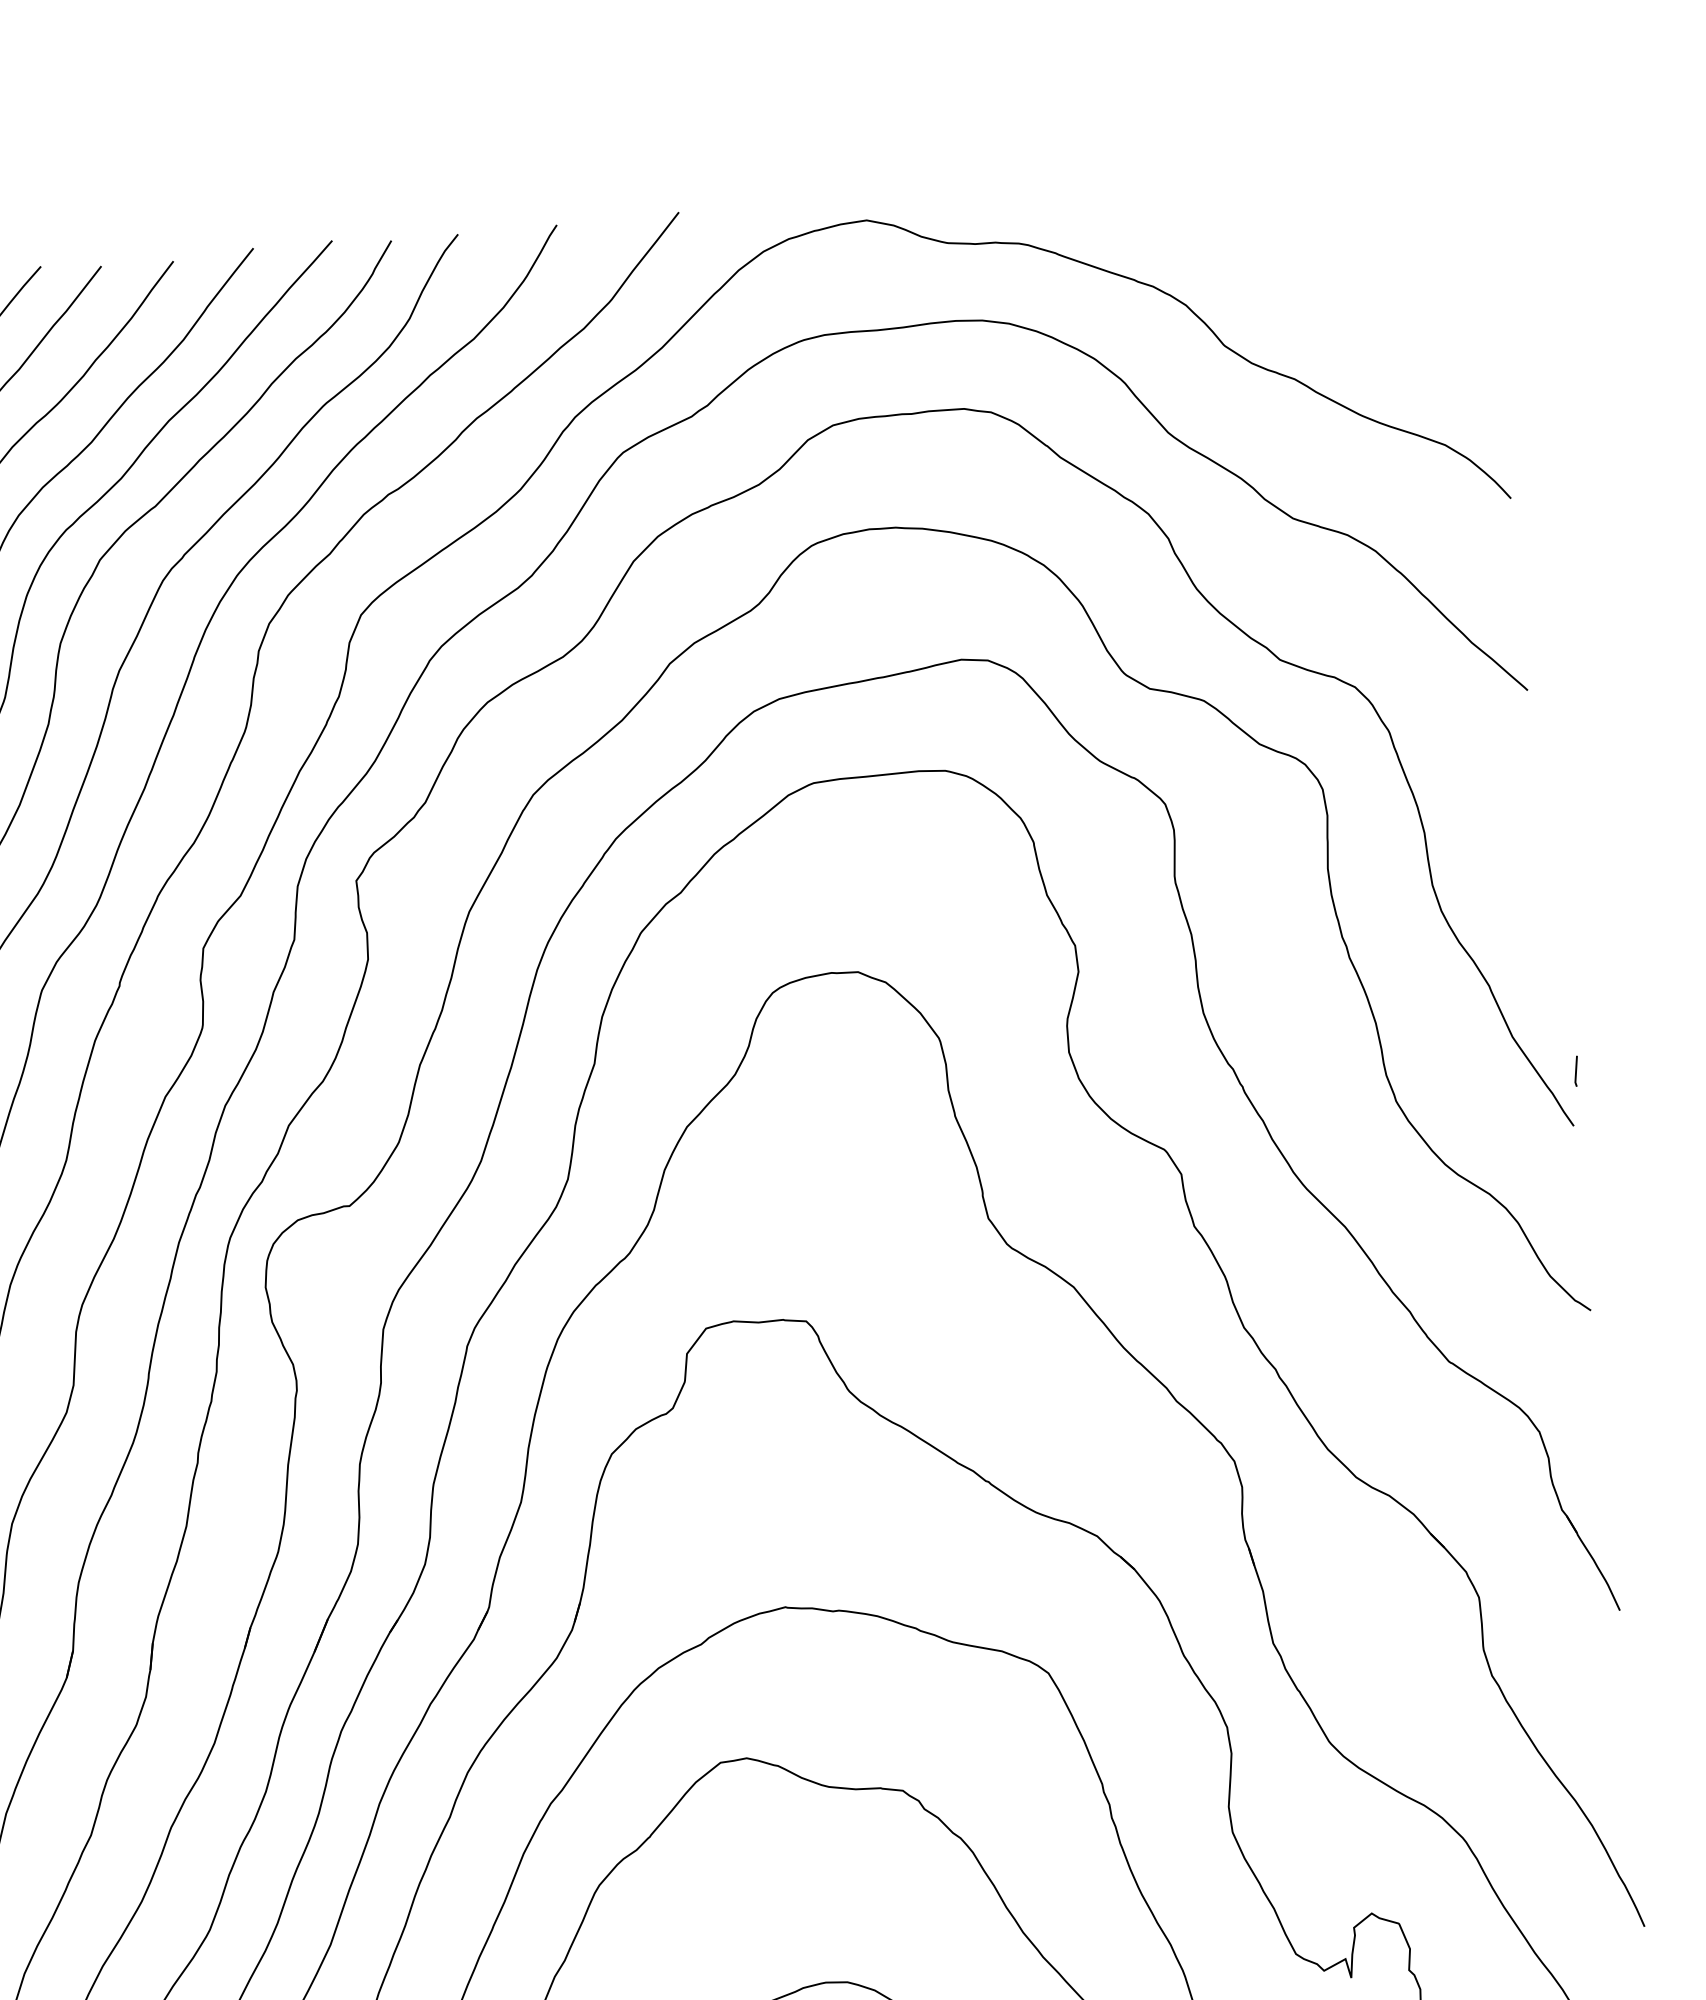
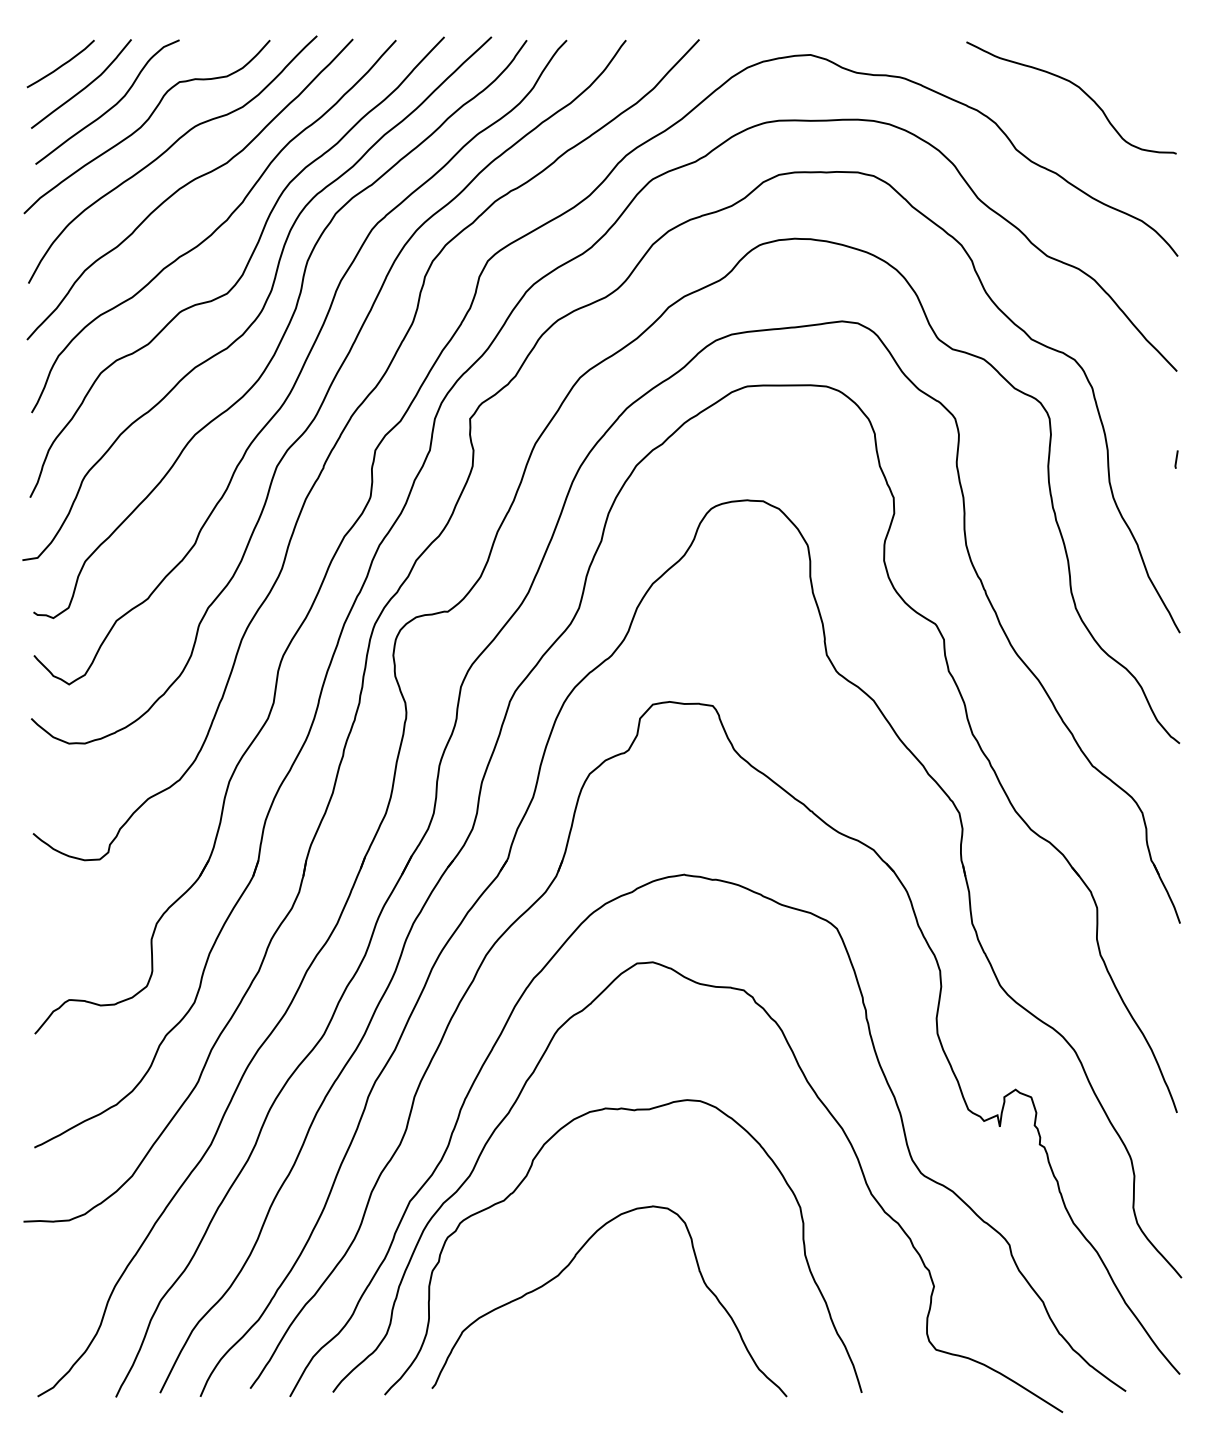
curve: (1318, 234) -> (1078, 88), added
line: (1576, 1071) -> (1176, 459), moved

